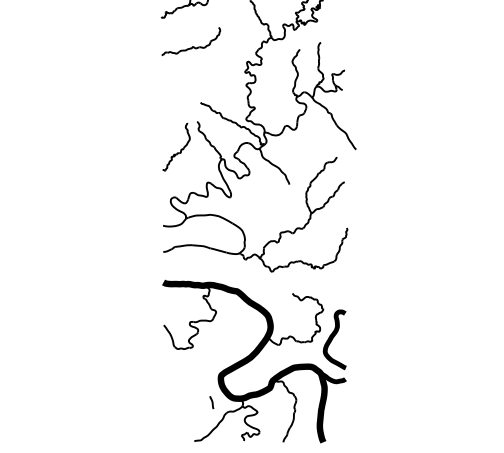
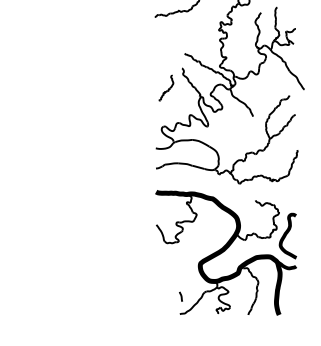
part: (176, 147) -> (166, 88), size x0.7
curve: (211, 402) -> (180, 296), moved

